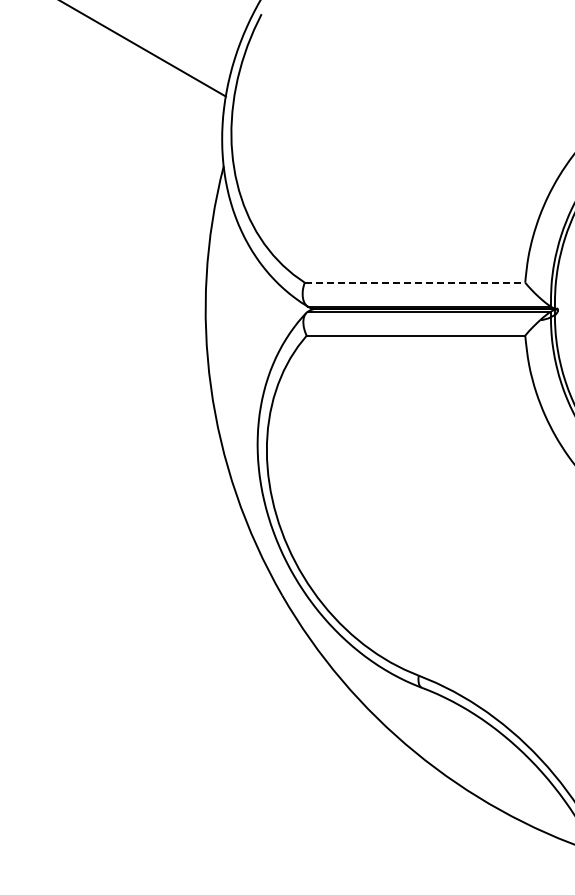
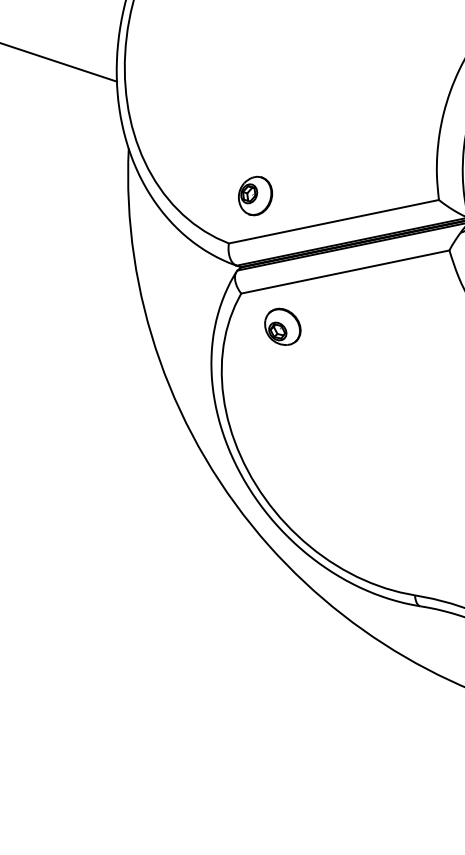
part: (341, 240) -> (255, 196), added
line: (415, 282) -> (334, 221), dashed -> solid
part: (341, 377) -> (282, 326), added

